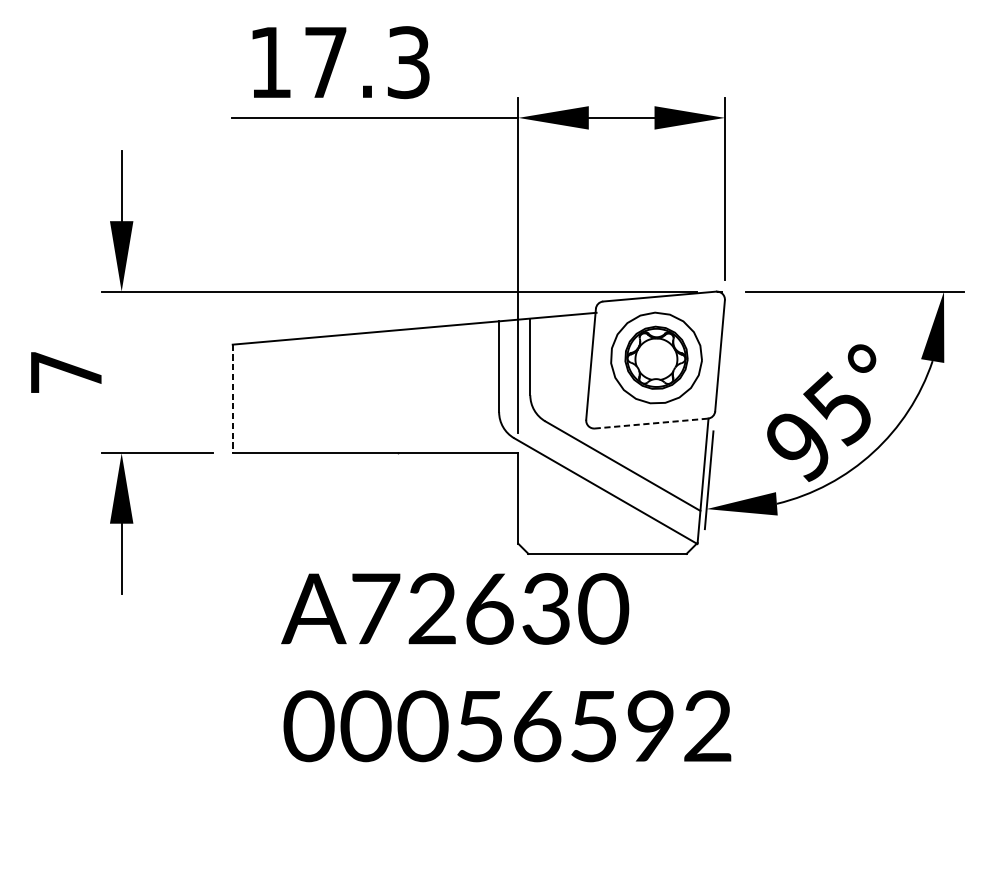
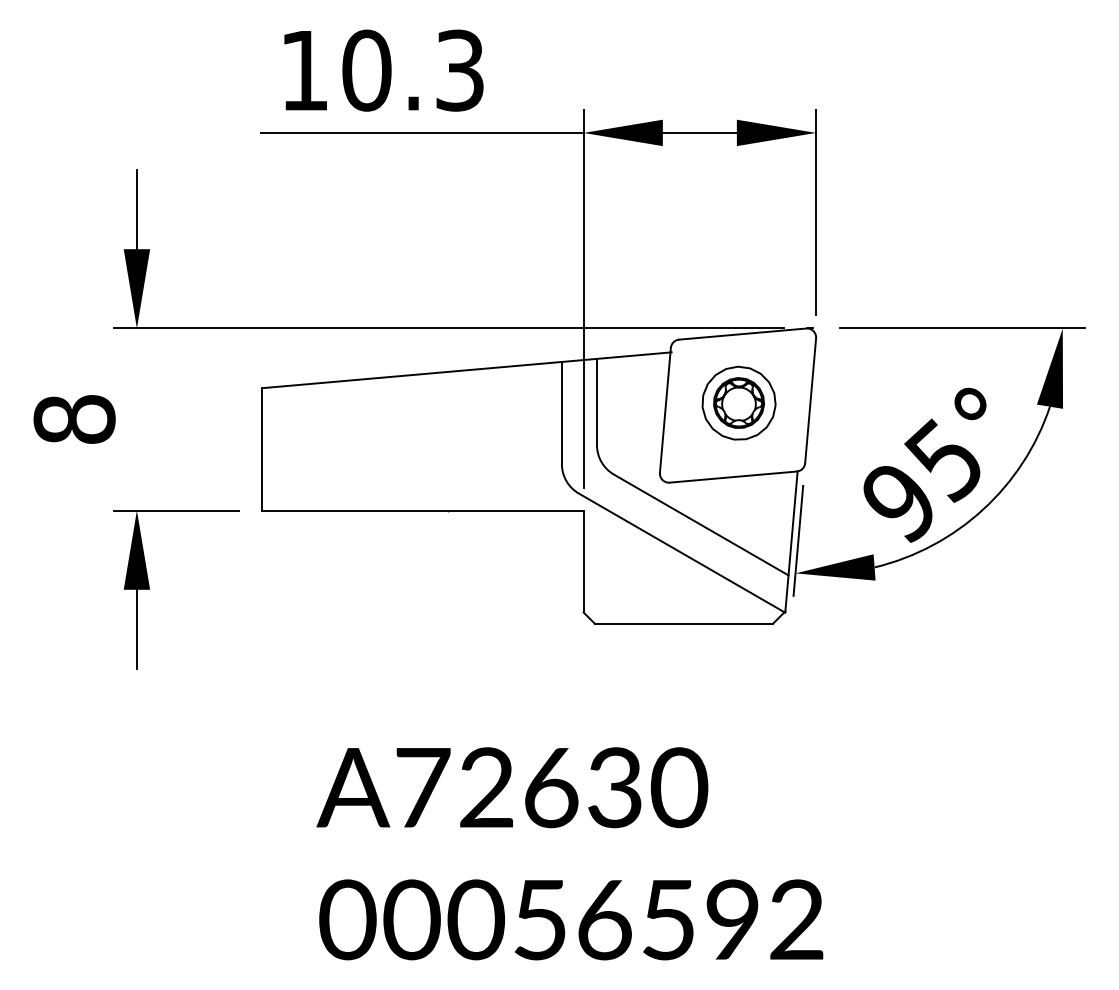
text: (325, 62) -> (366, 70), 17.3 -> 10.3
part: (655, 357) -> (738, 402), size x0.71
text: (66, 372) -> (74, 419), 7 -> 8
line: (232, 399) -> (261, 449), dashed -> solid
line: (651, 423) -> (733, 477), dashed -> solid
text: (505, 667) -> (569, 853), moved

